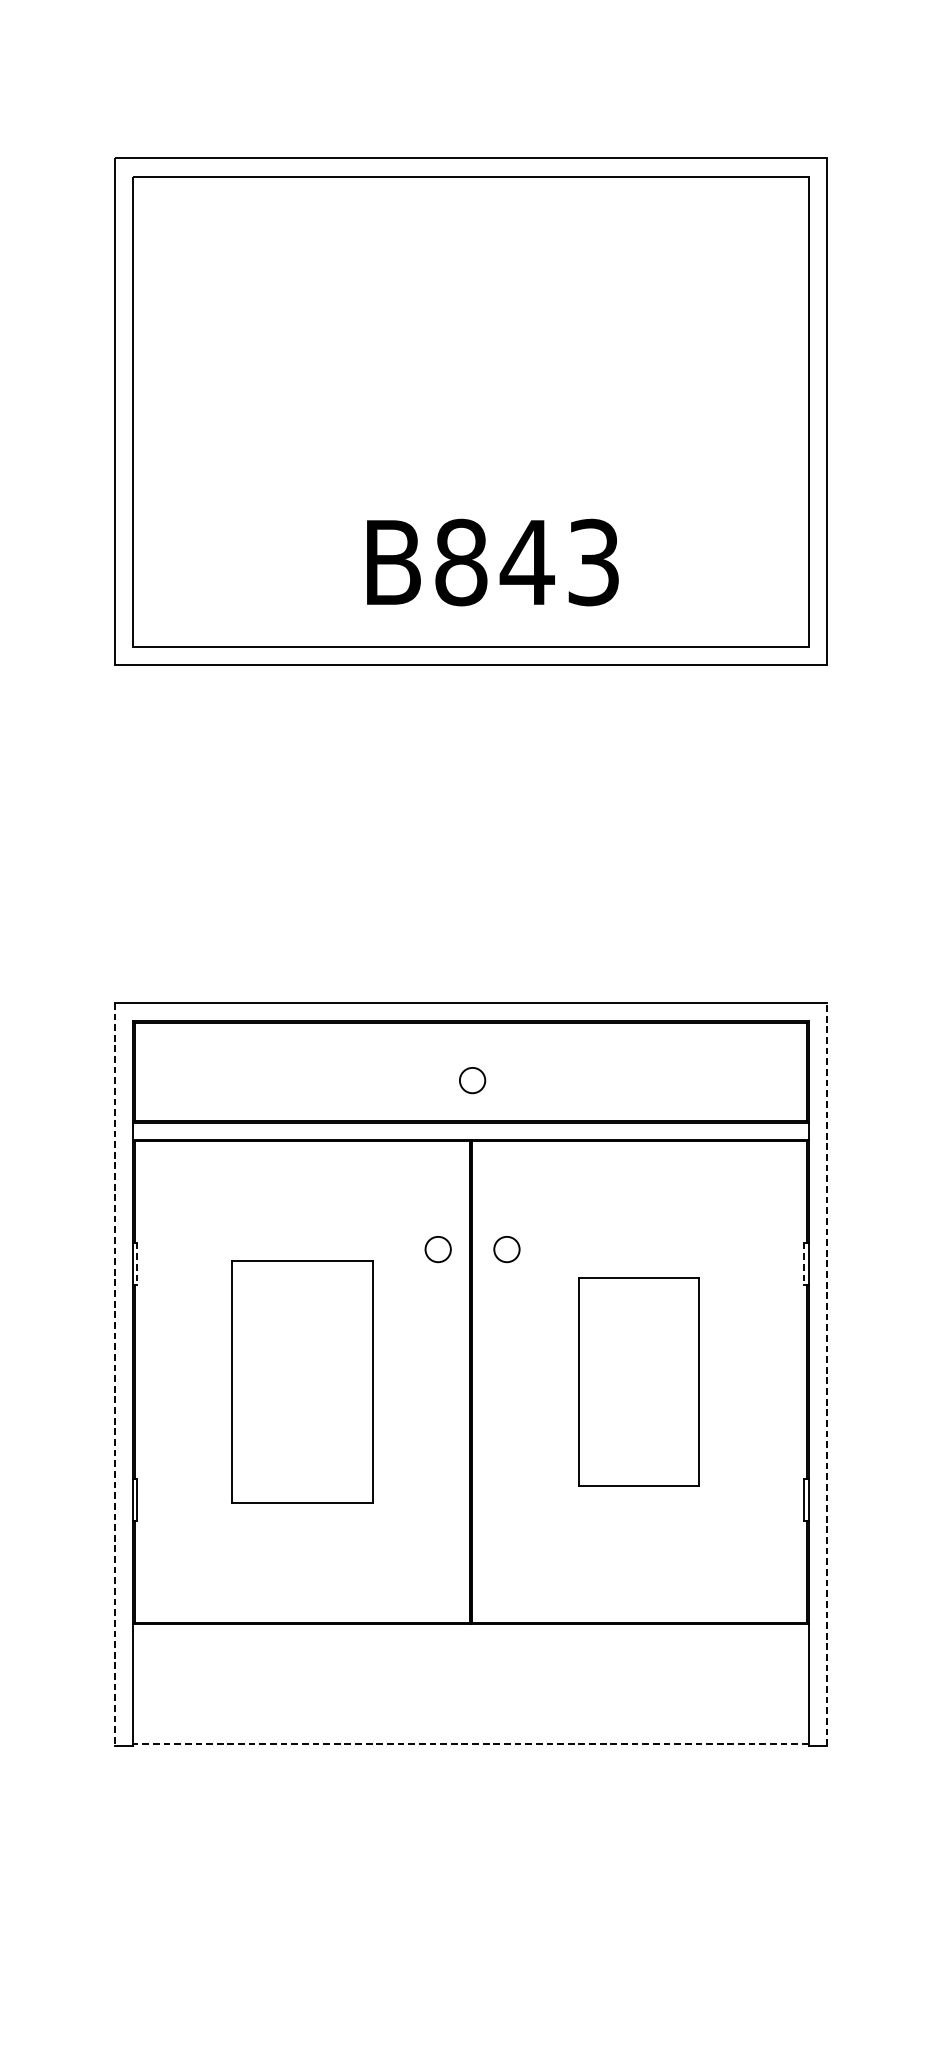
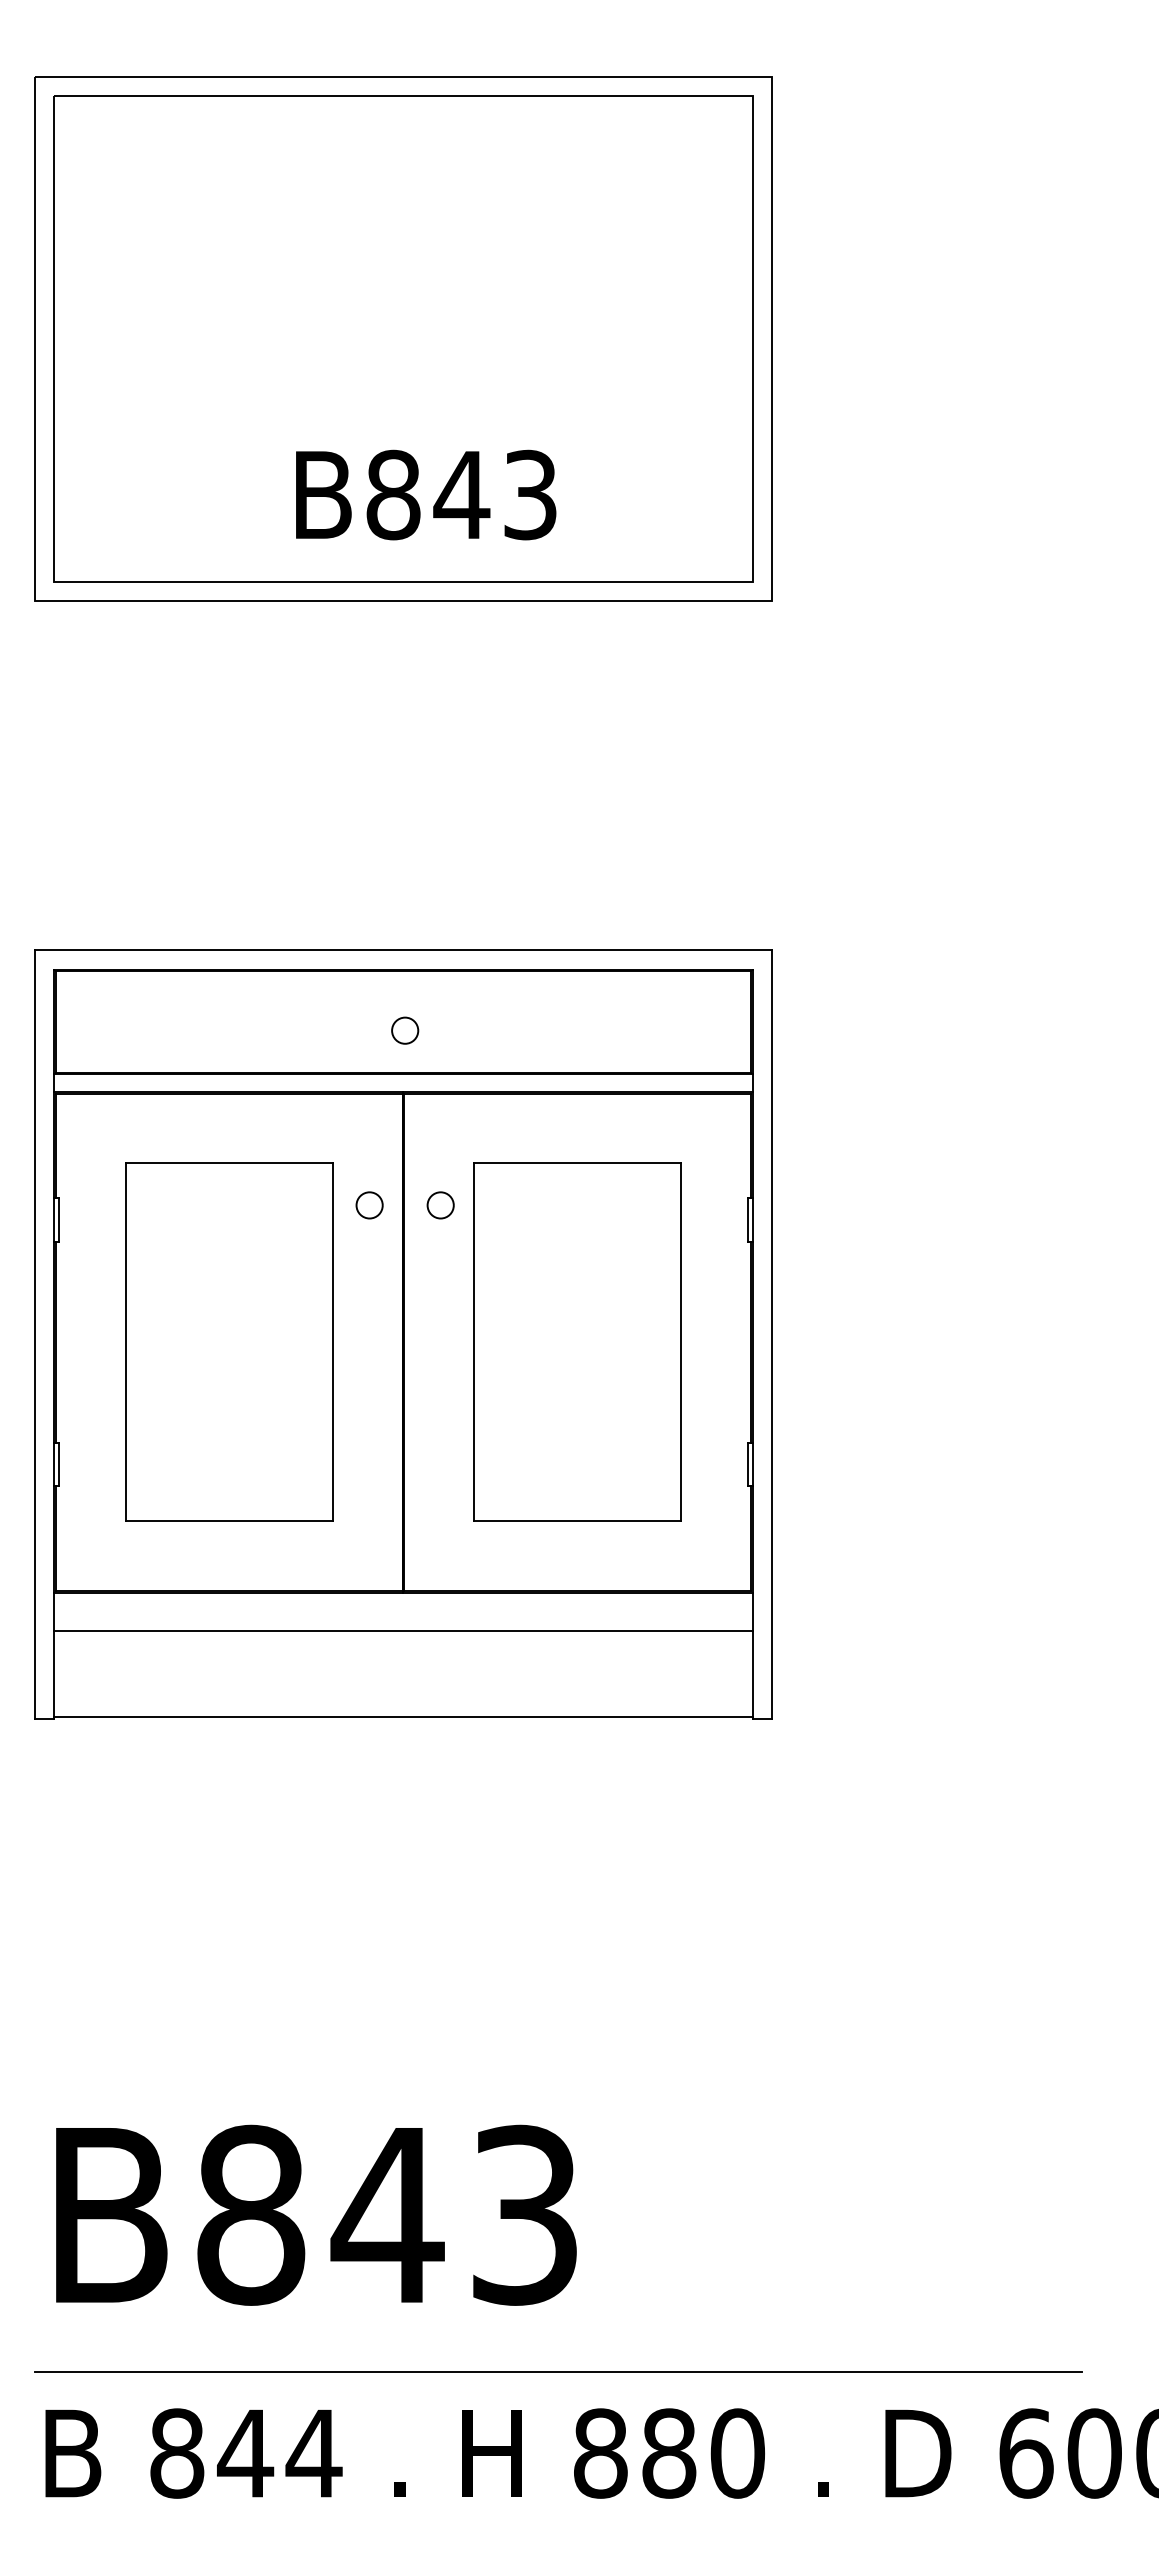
line: (137, 1264) -> (58, 1220), dashed -> solid
line: (804, 1264) -> (748, 1220), dashed -> solid
line: (826, 1374) -> (771, 1334), dashed -> solid
line: (114, 1375) -> (34, 1335), dashed -> solid
part: (302, 1381) -> (229, 1341), size x1.43
part: (639, 1381) -> (577, 1341), size x1.67
line: (470, 1661) -> (403, 1631), added
line: (470, 1743) -> (402, 1716), dashed -> solid

